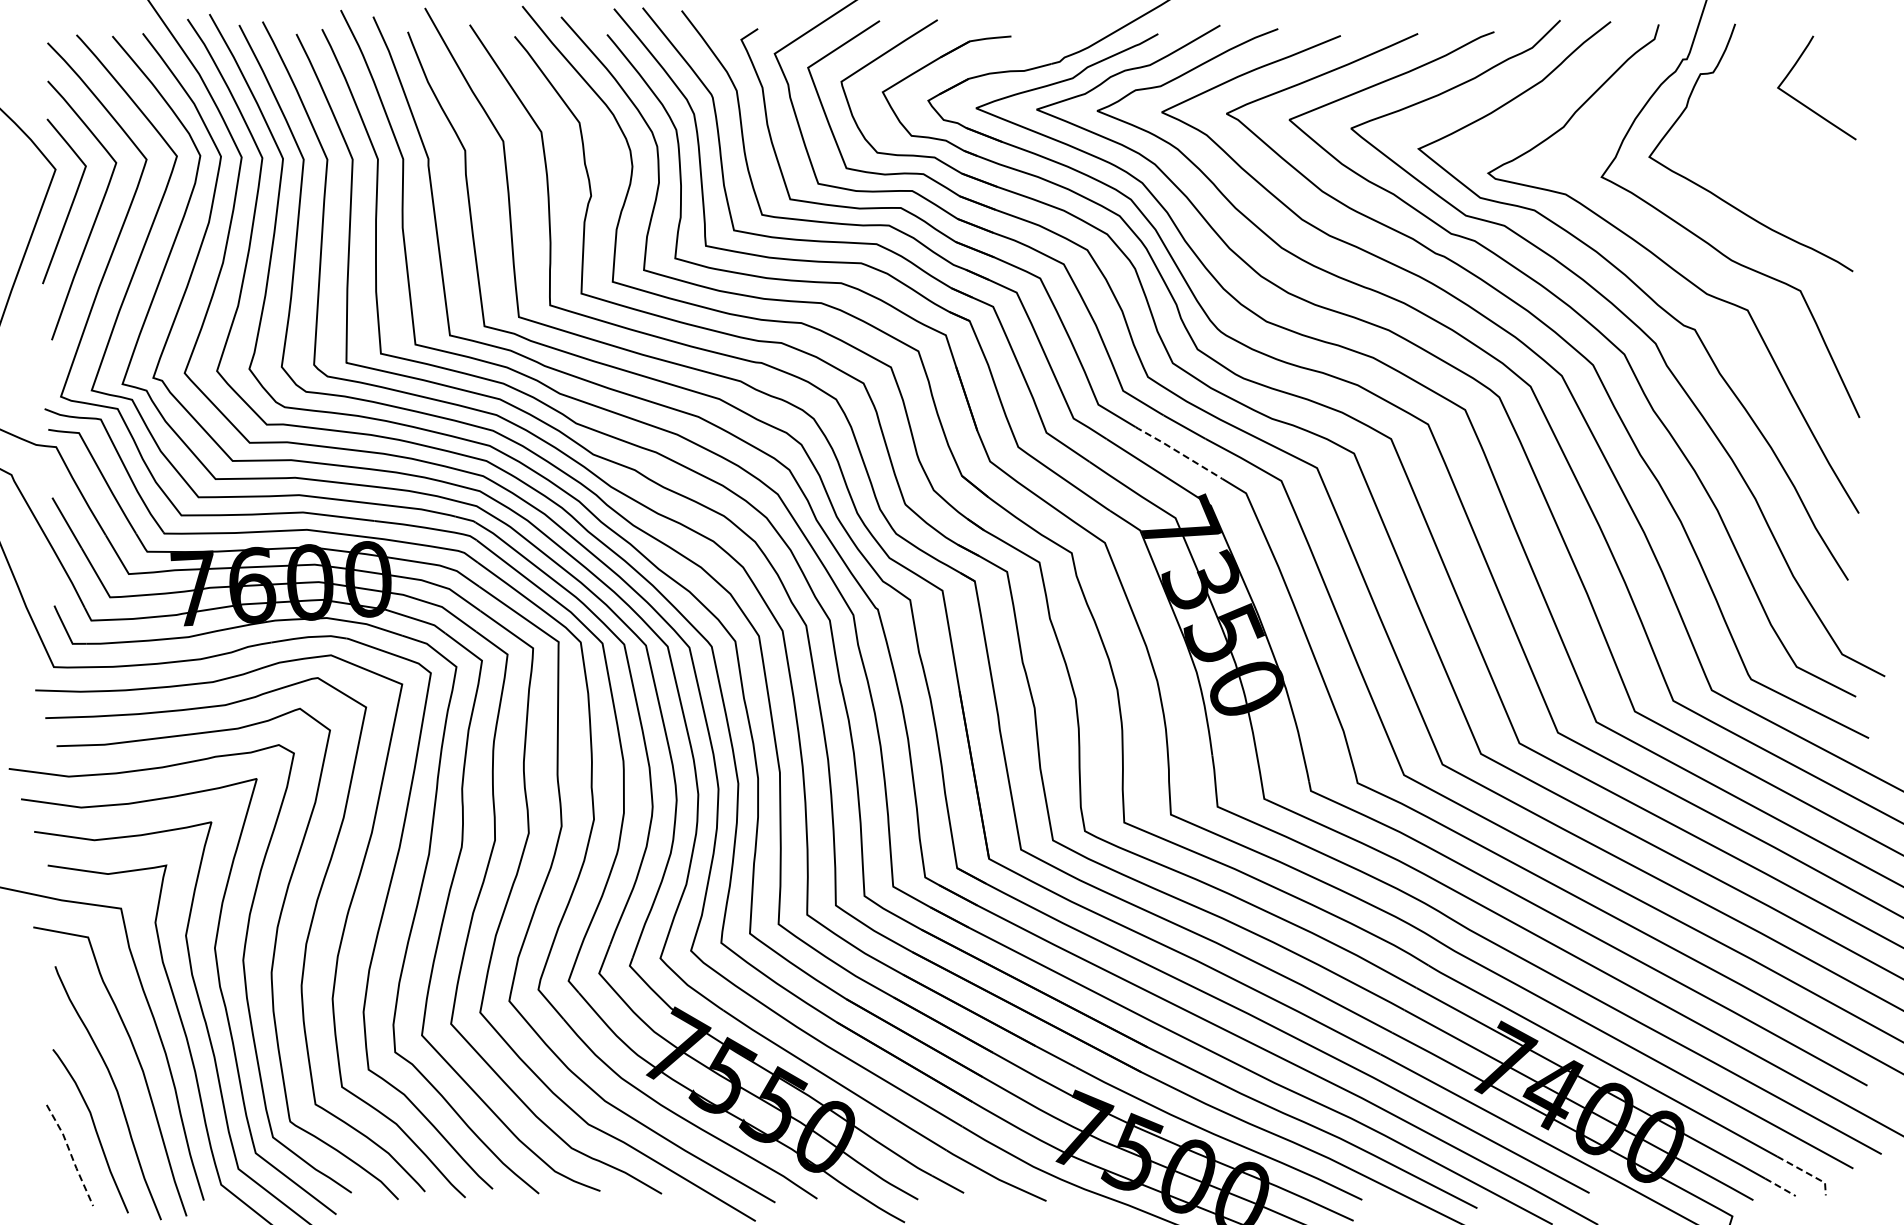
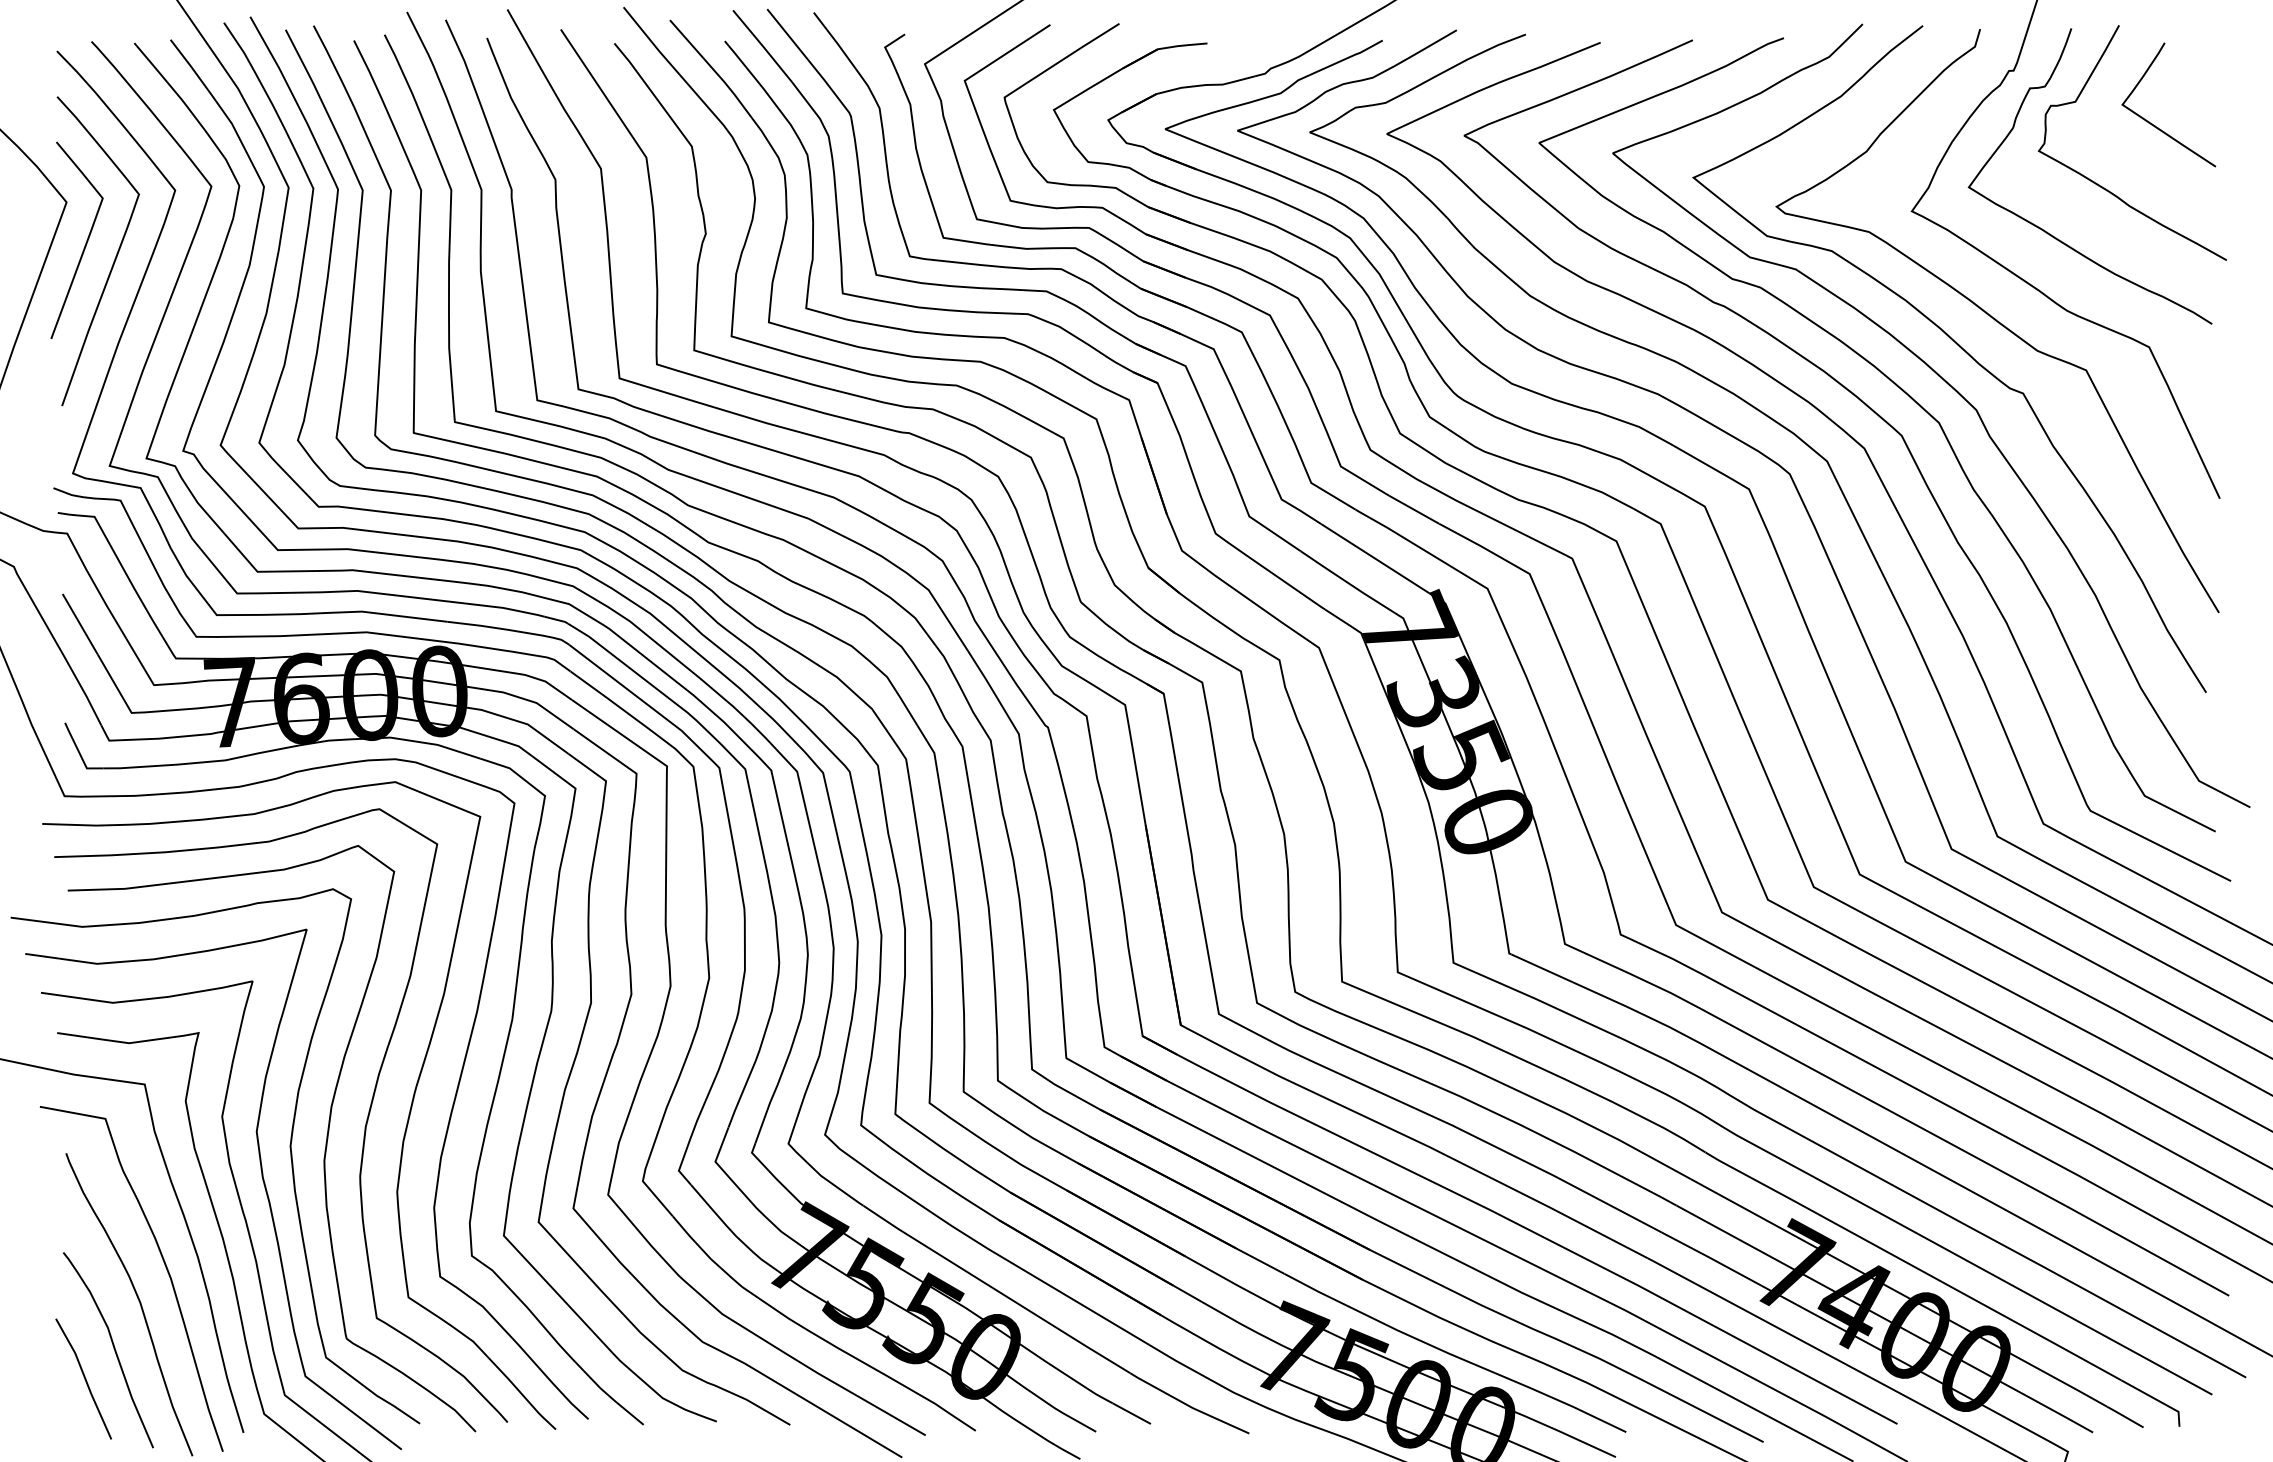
curve: (1762, 156) -> (2103, 186), added
line: (1178, 451) -> (1406, 538), dashed -> solid
line: (71, 1155) -> (85, 1379), dashed -> solid
line: (1807, 1173) -> (2157, 1400), dashed -> solid
line: (1780, 1187) -> (2125, 1417), dashed -> solid

